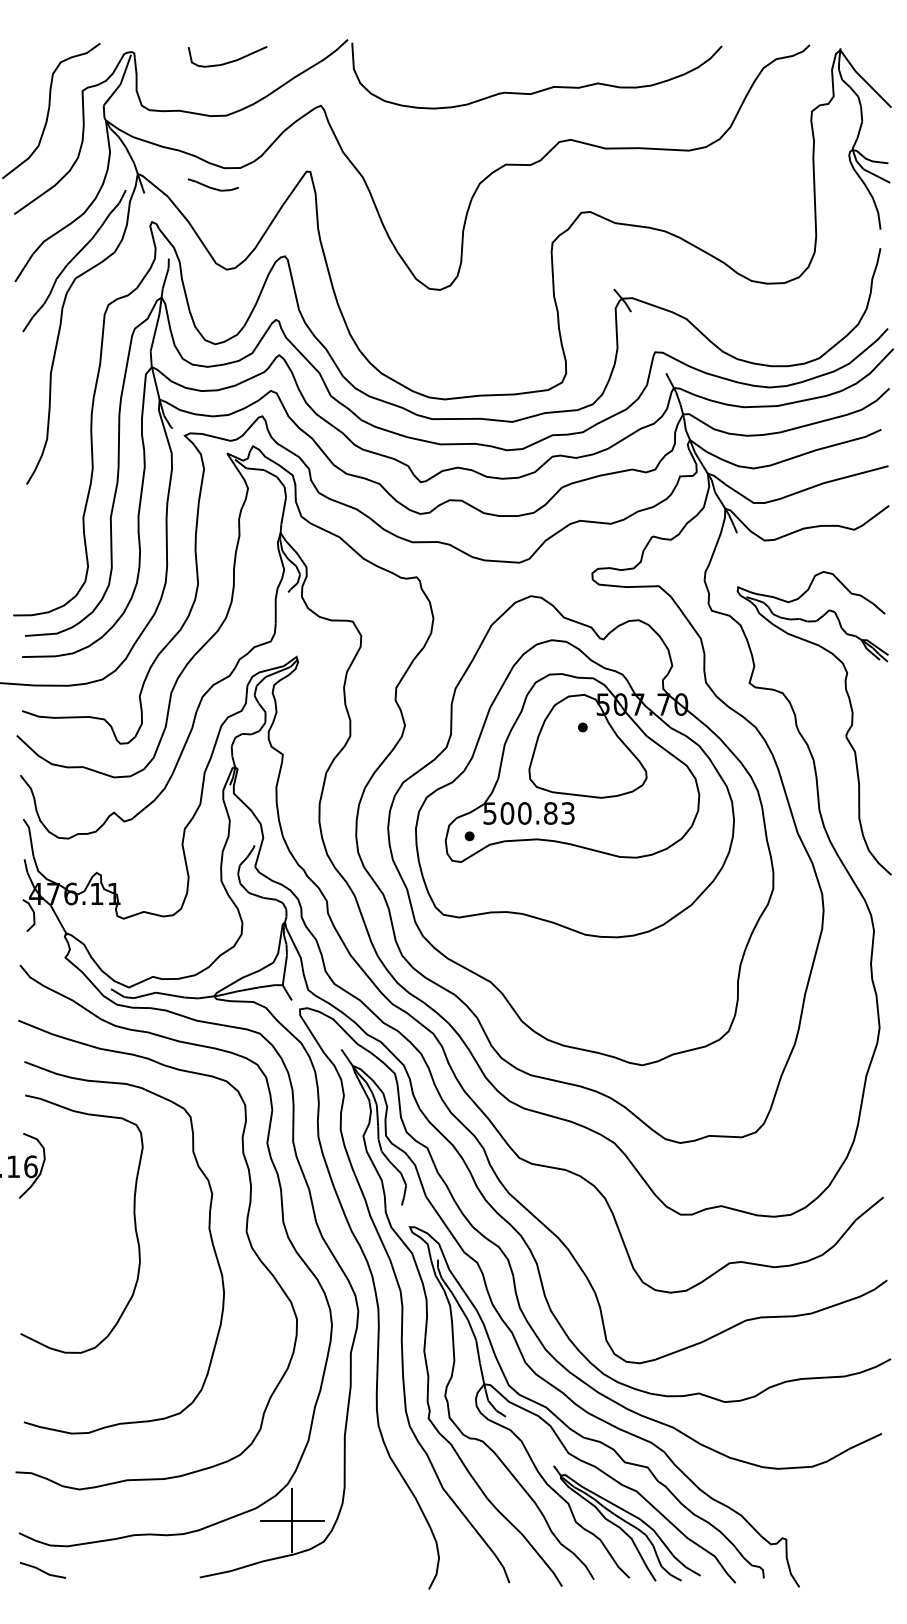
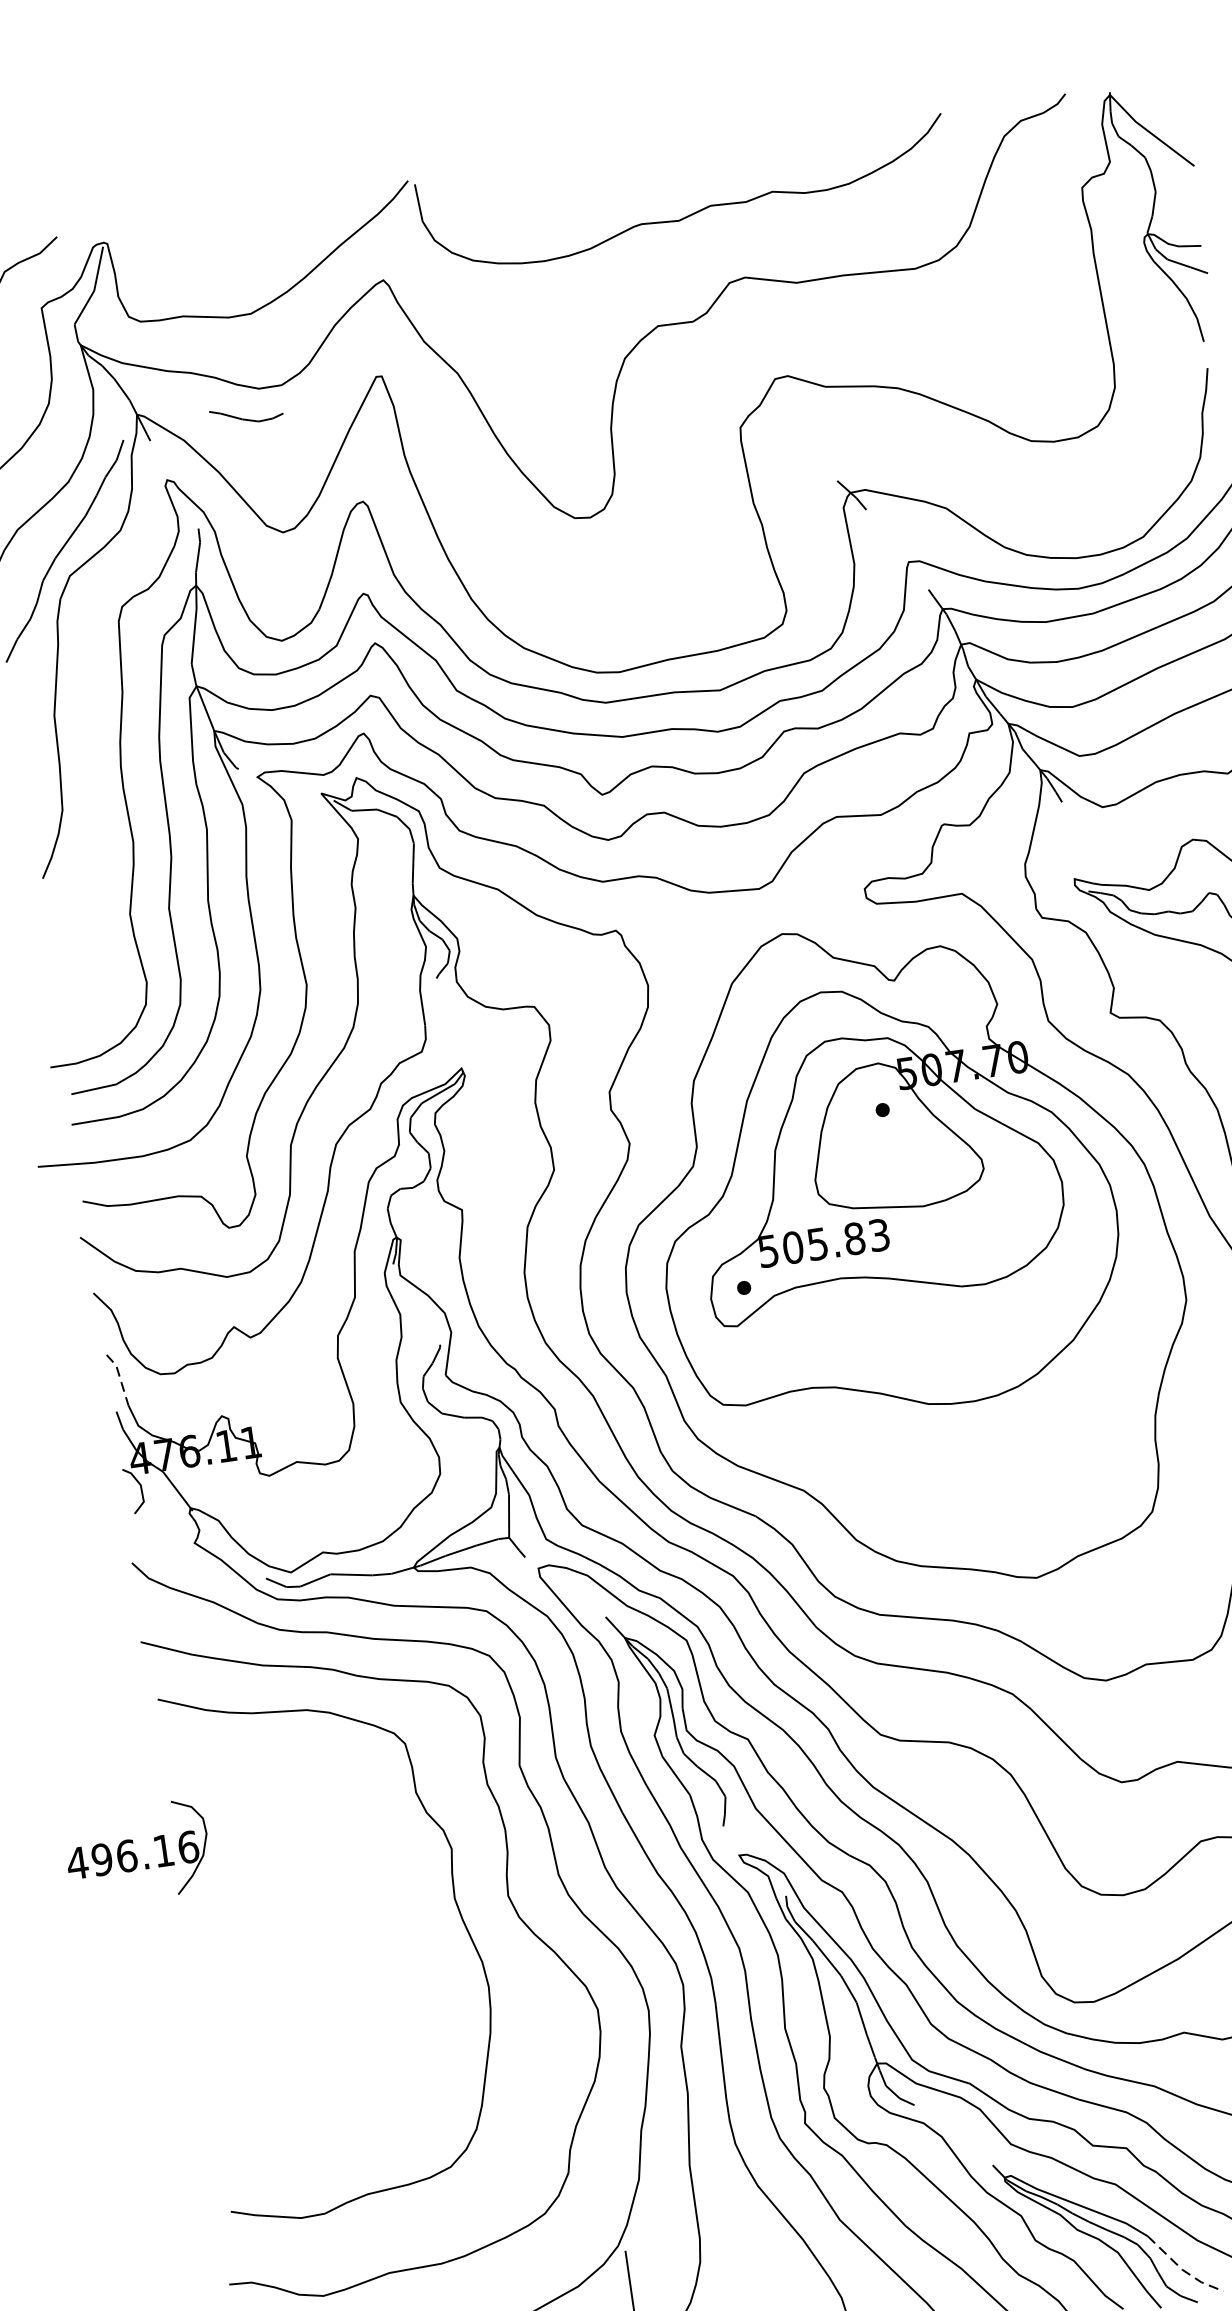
curve: (228, 61) -> (242, 236), removed
text: (524, 813) -> (817, 1244), 500.83 -> 505.83
line: (30, 836) -> (120, 1378), solid -> dashed
curve: (133, 1217) -> (344, 1898), removed
line: (291, 1520) -> (631, 2296), removed
line: (674, 1556) -> (1182, 2269), solid -> dashed

